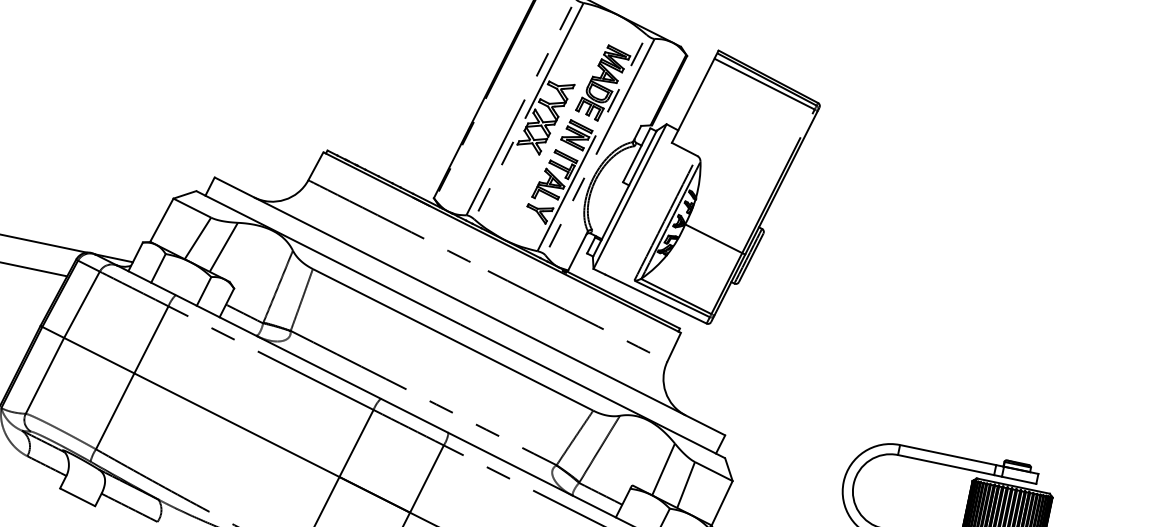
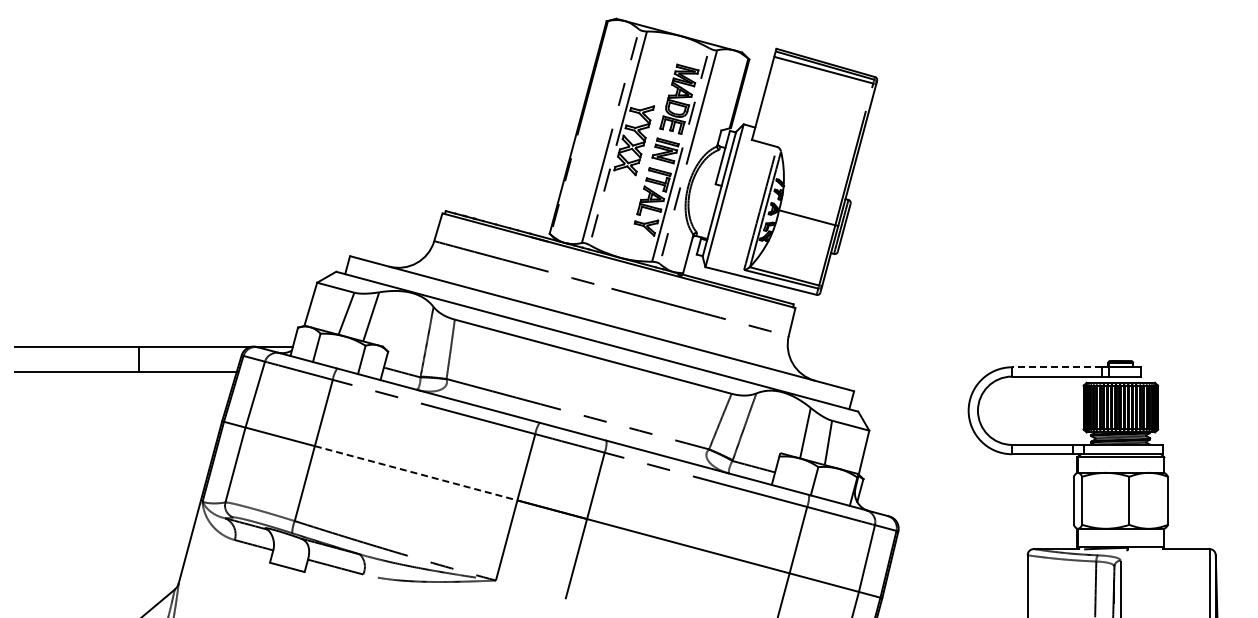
line: (237, 425) -> (416, 473), solid -> dashed
line: (947, 455) -> (1056, 367), solid -> dashed

